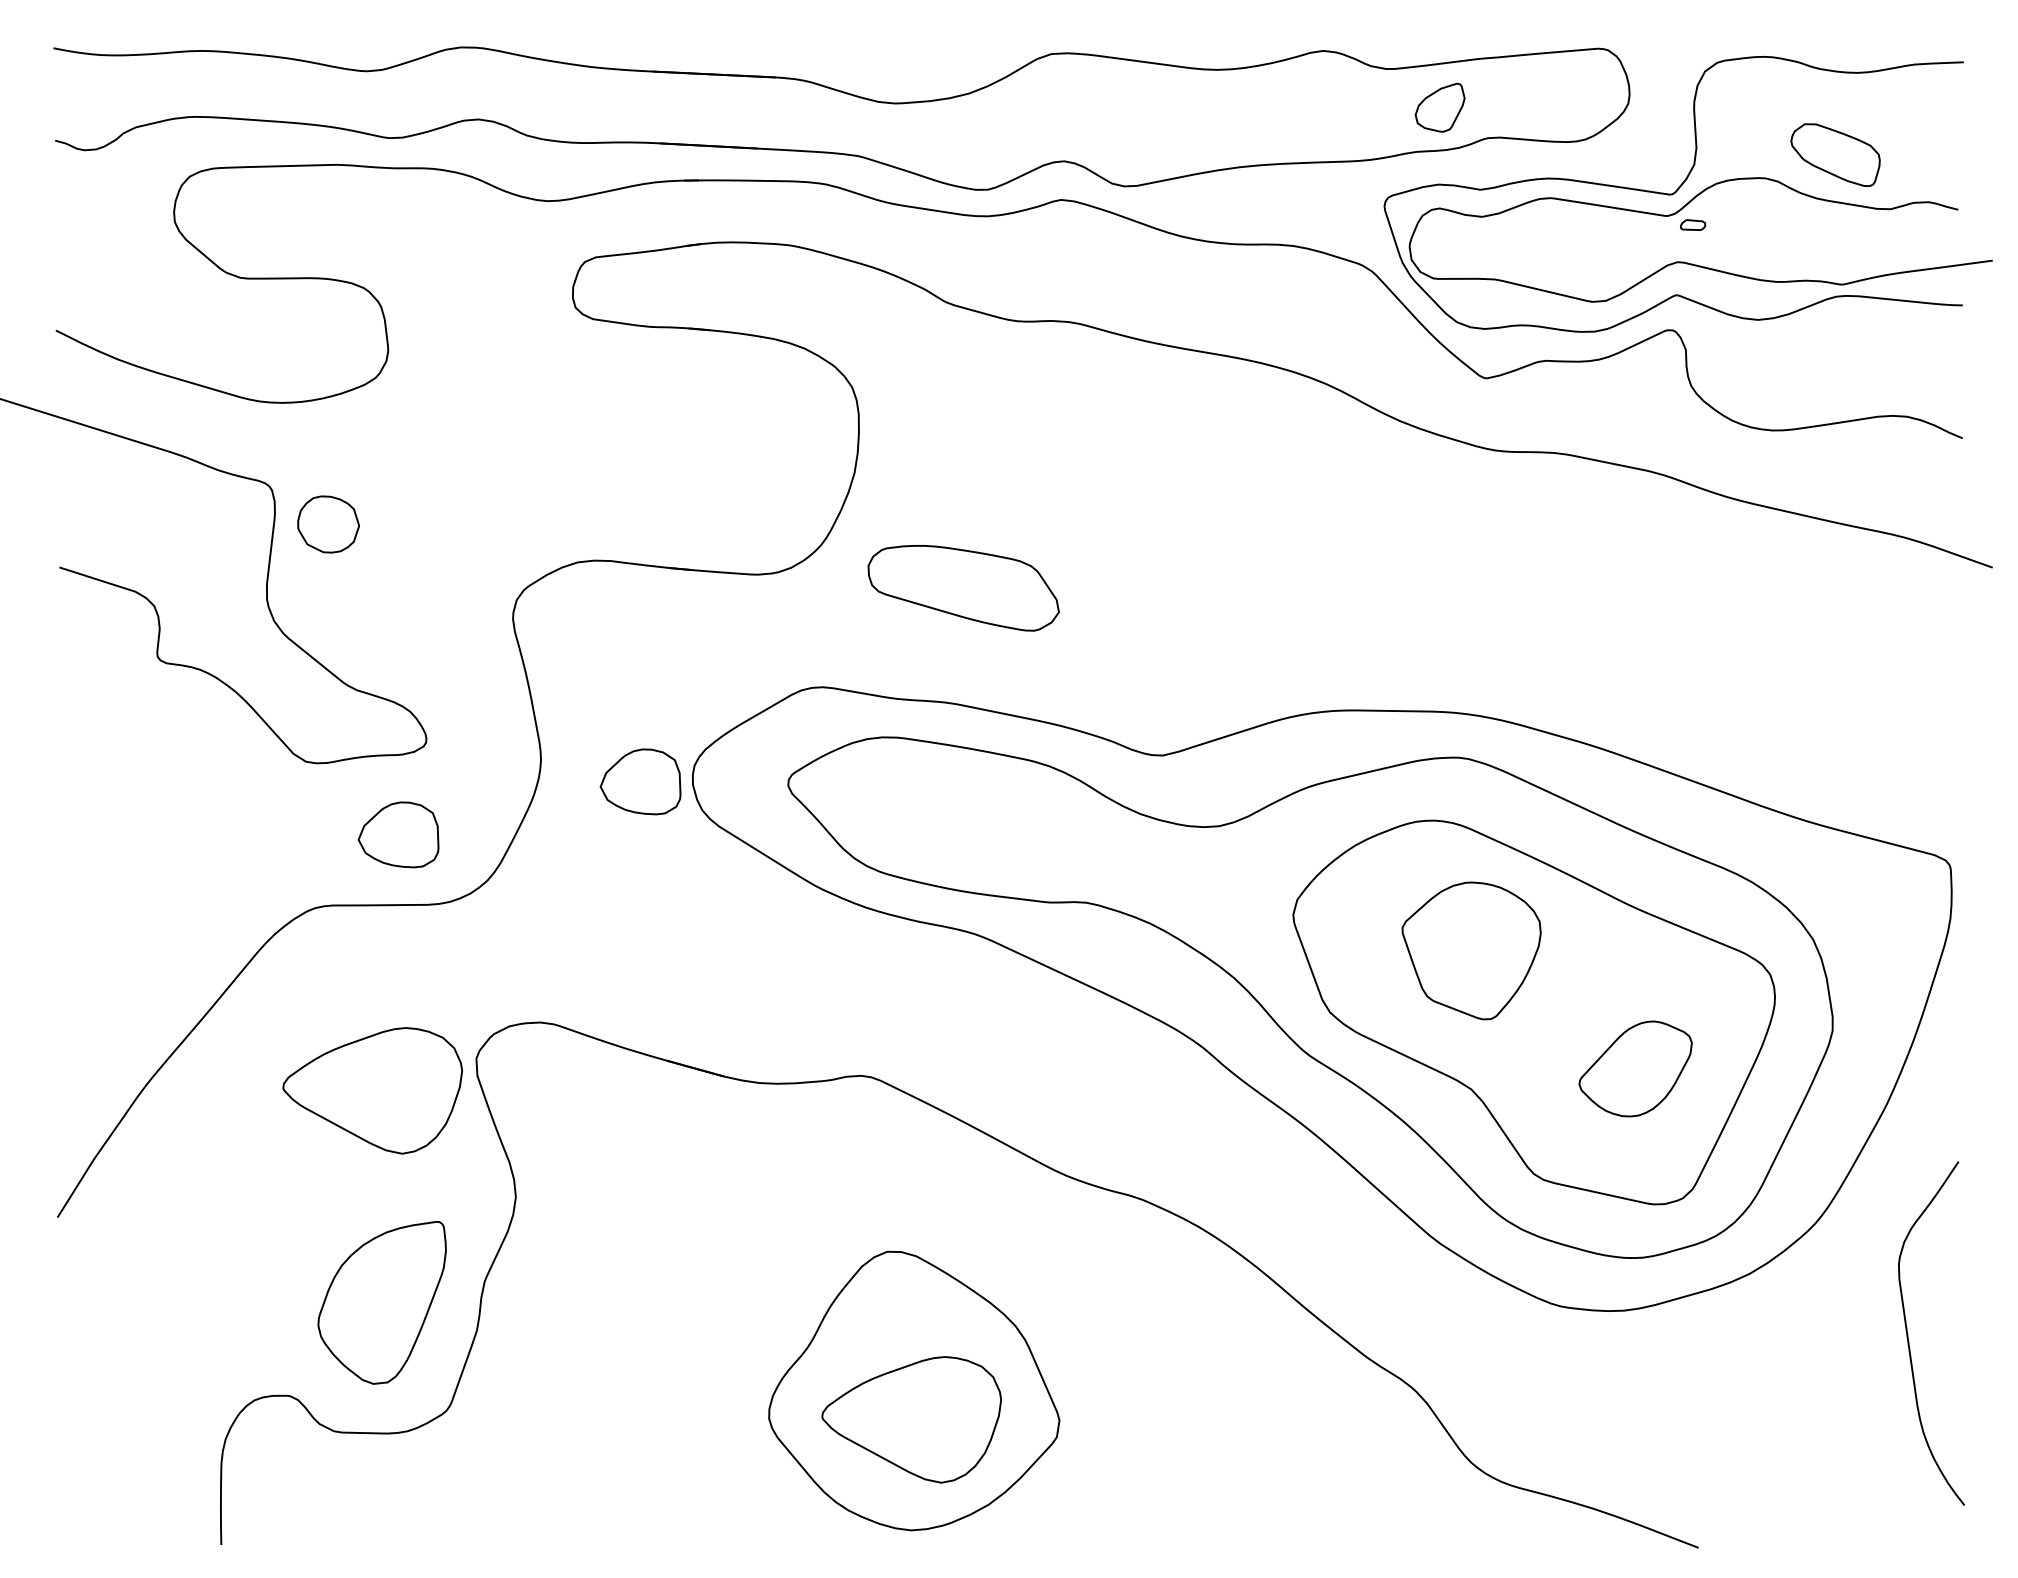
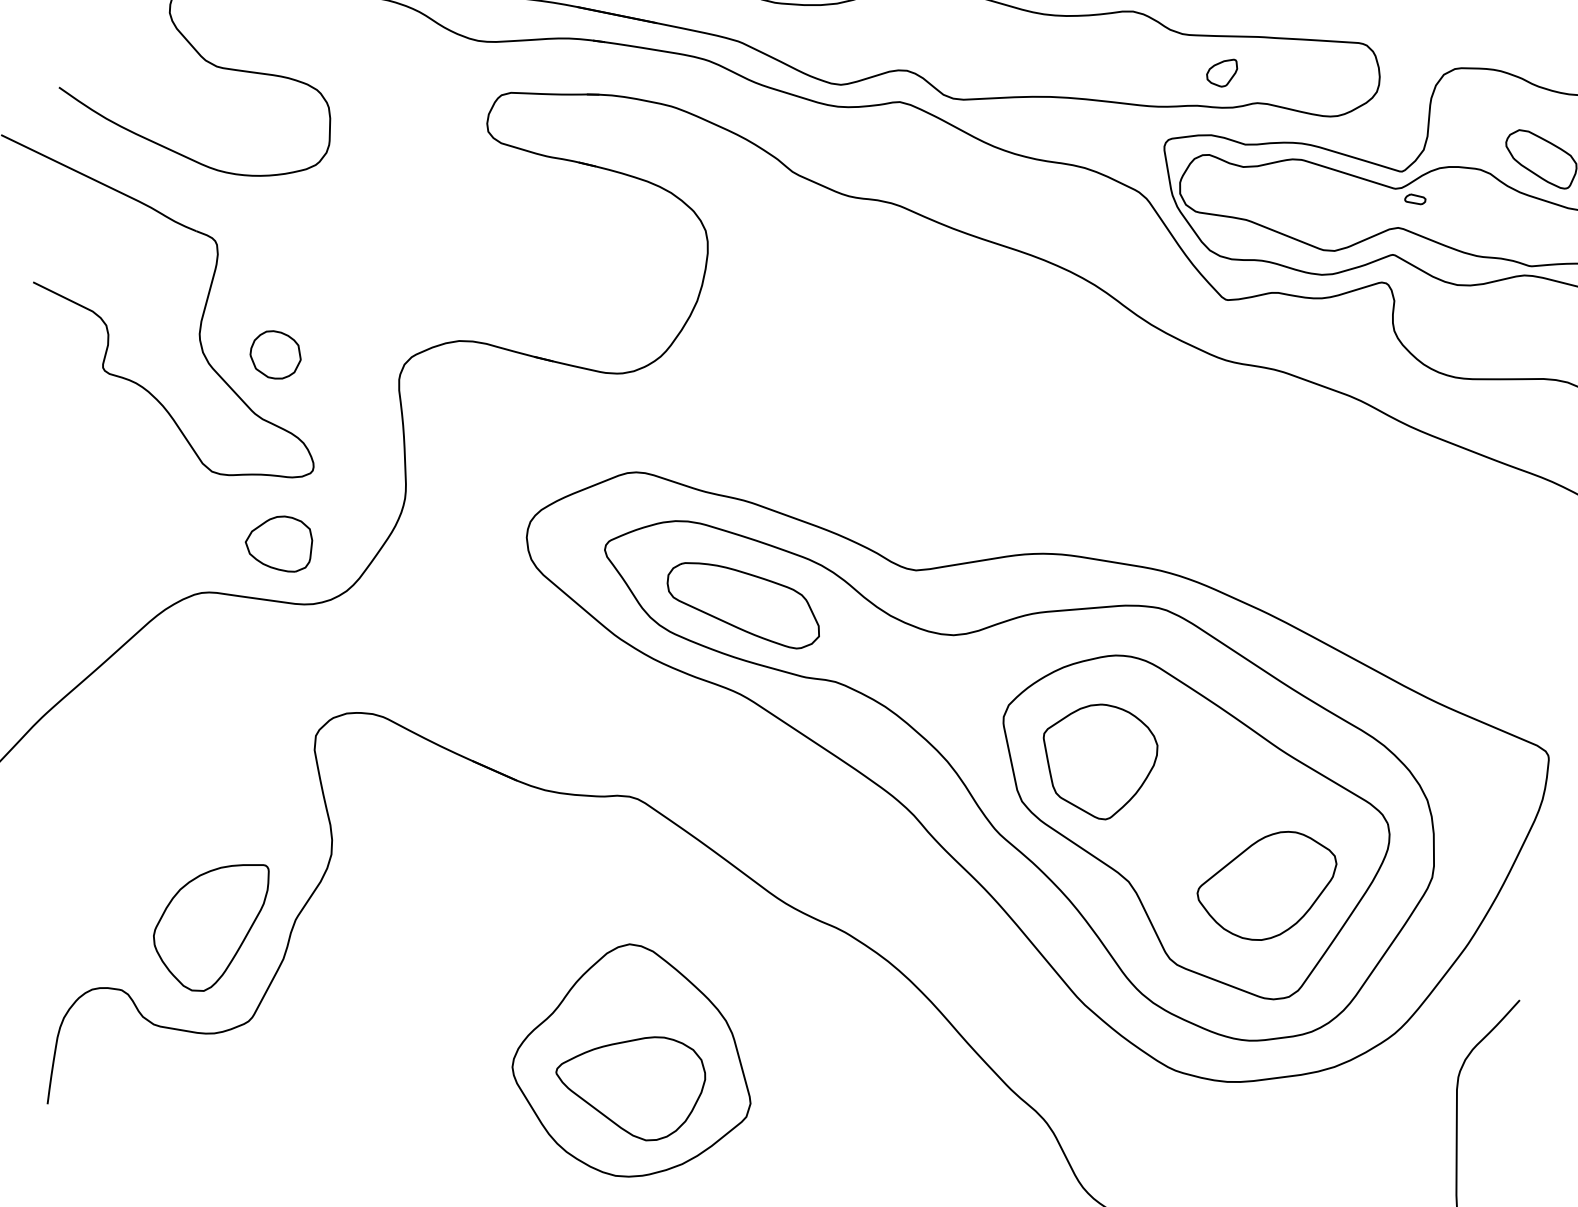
part: (1439, 107) -> (1221, 72), size x0.71
part: (328, 524) -> (275, 355), moved
part: (963, 588) -> (743, 605), moved
part: (640, 781) -> (484, 528), removed
part: (1471, 950) -> (1098, 760), moved
part: (1635, 1068) -> (1265, 884), size x1.43
part: (372, 1090) -> (226, 749), removed

